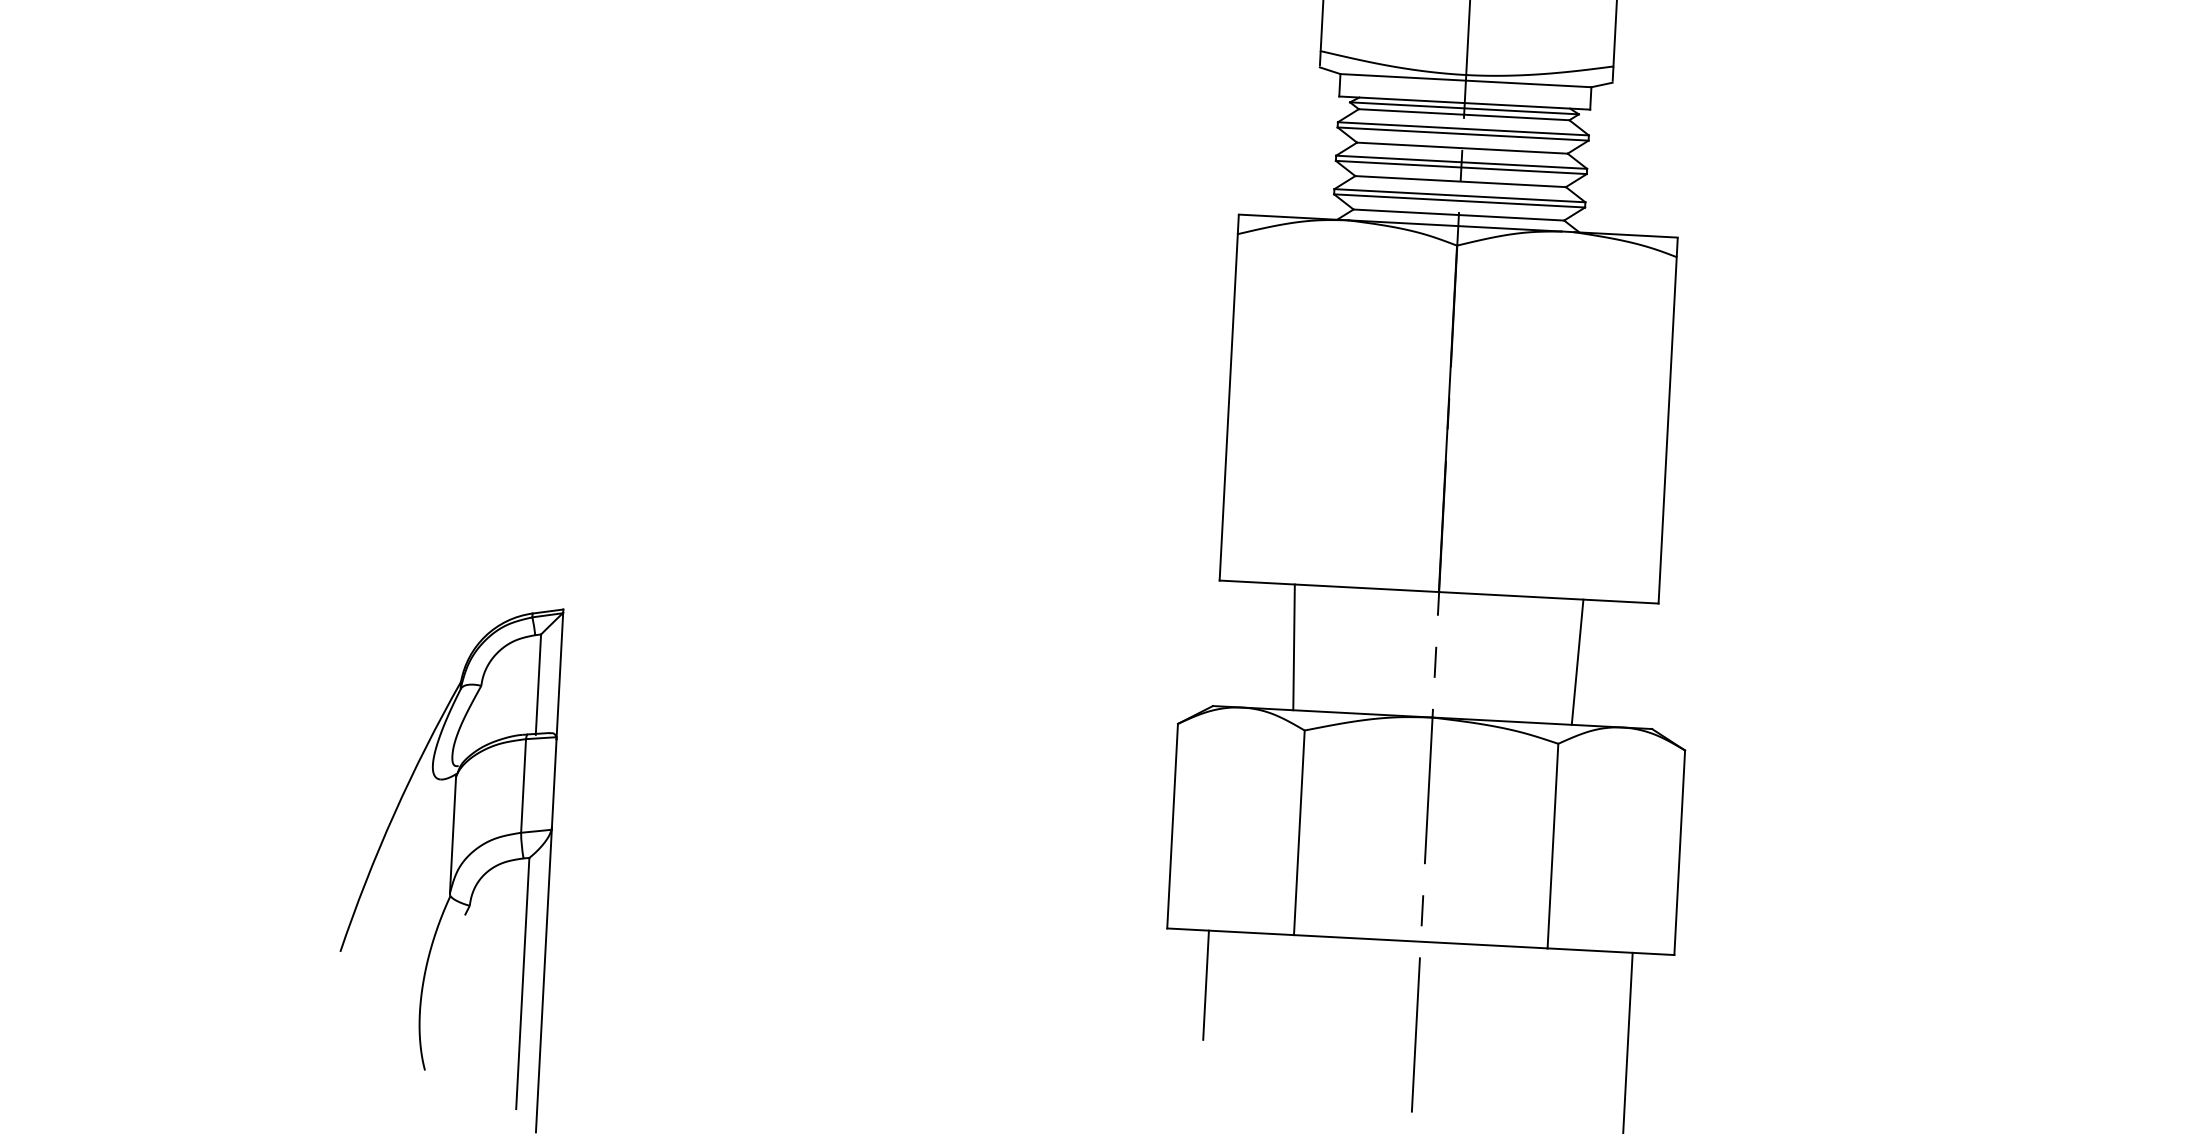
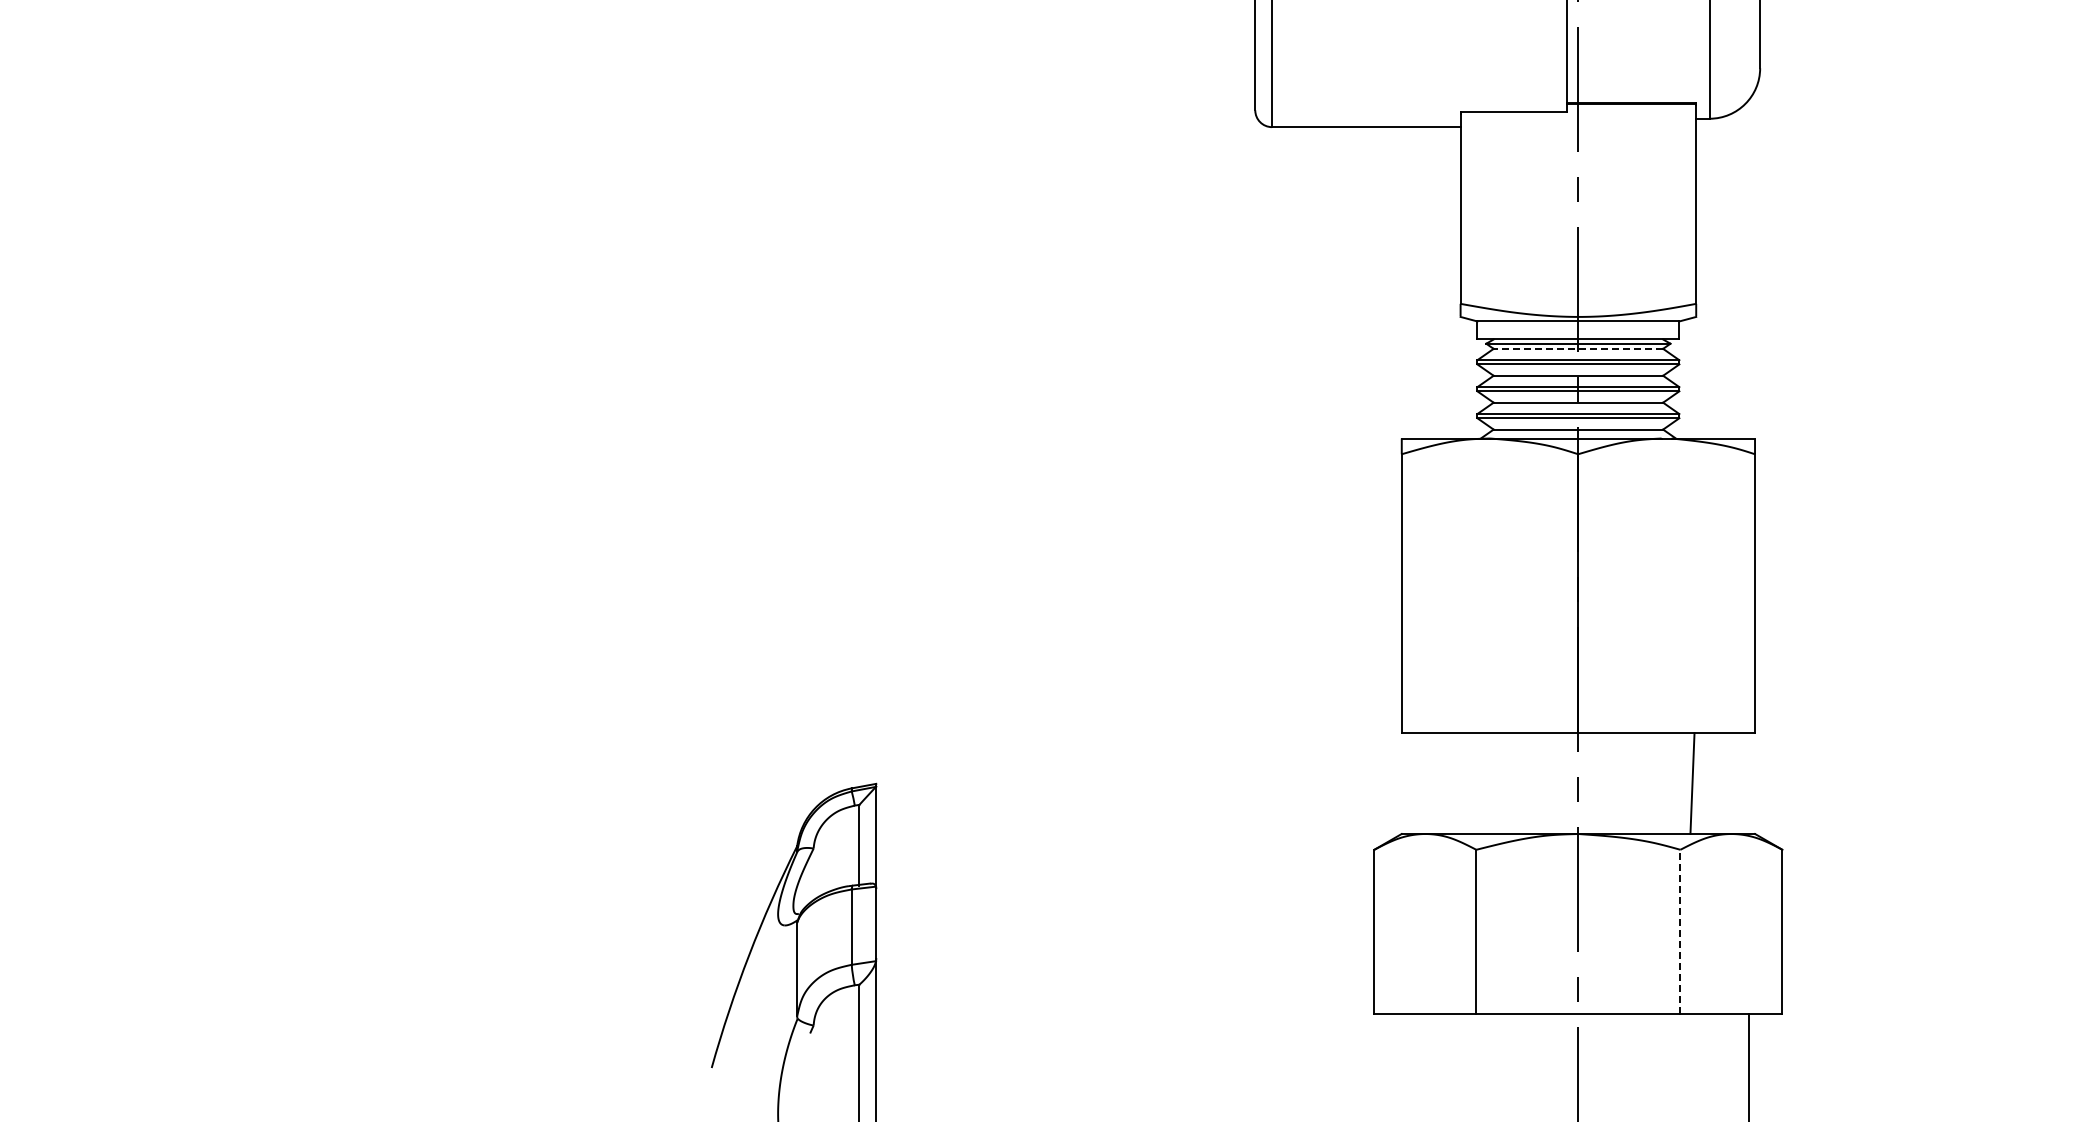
line: (1464, 114) -> (1578, 348), solid -> dashed
line: (1294, 647) -> (1464, 783), removed
line: (1553, 845) -> (1680, 931), solid -> dashed
line: (1205, 985) -> (1407, 1058), removed

